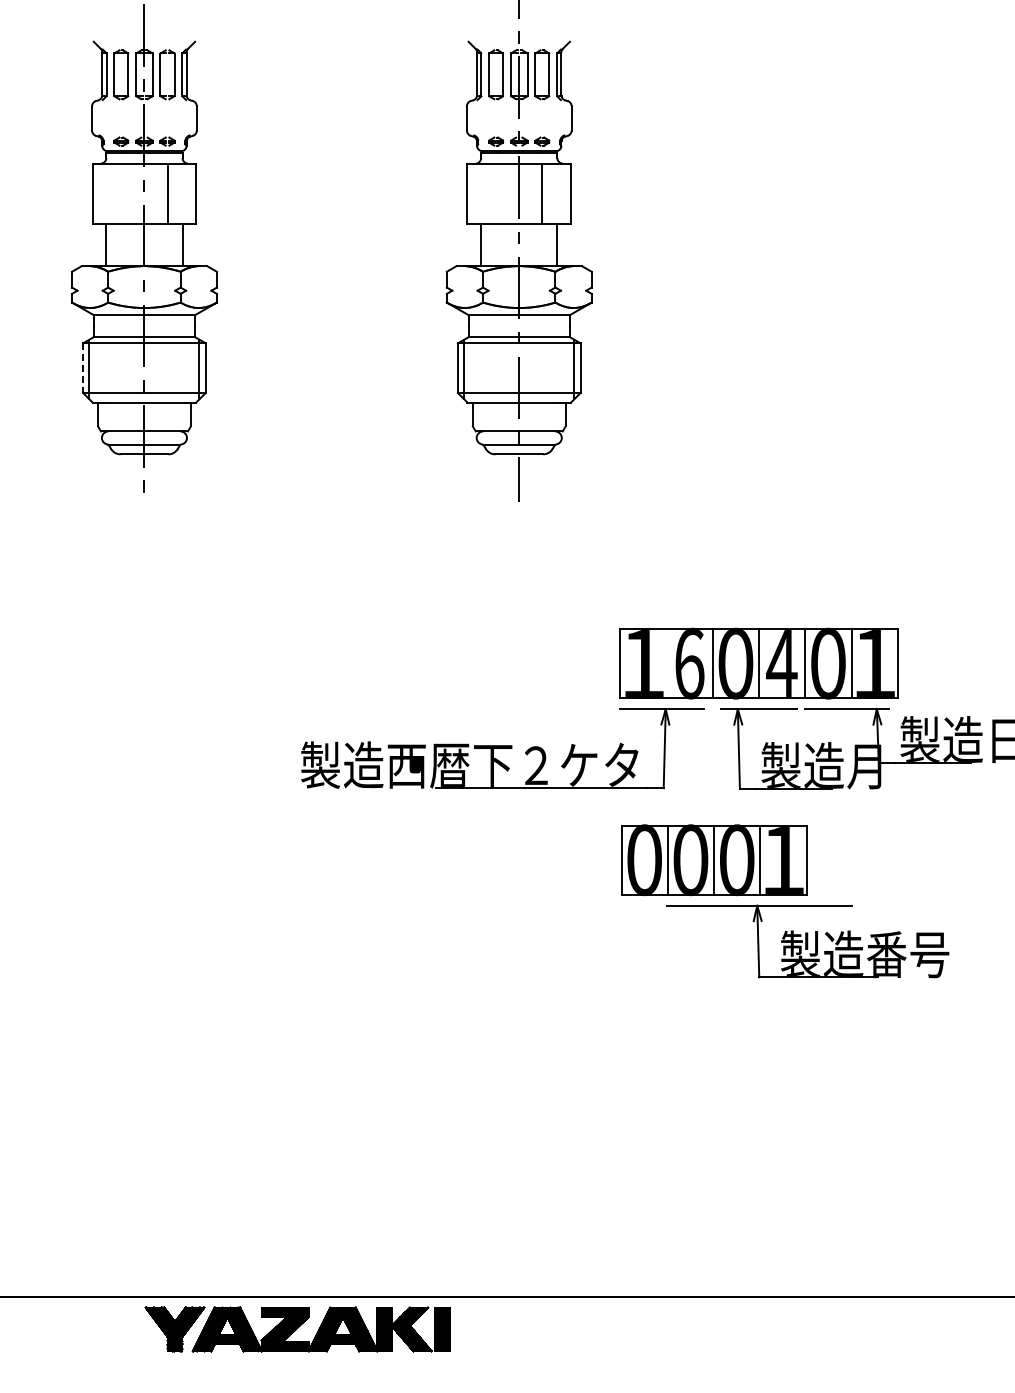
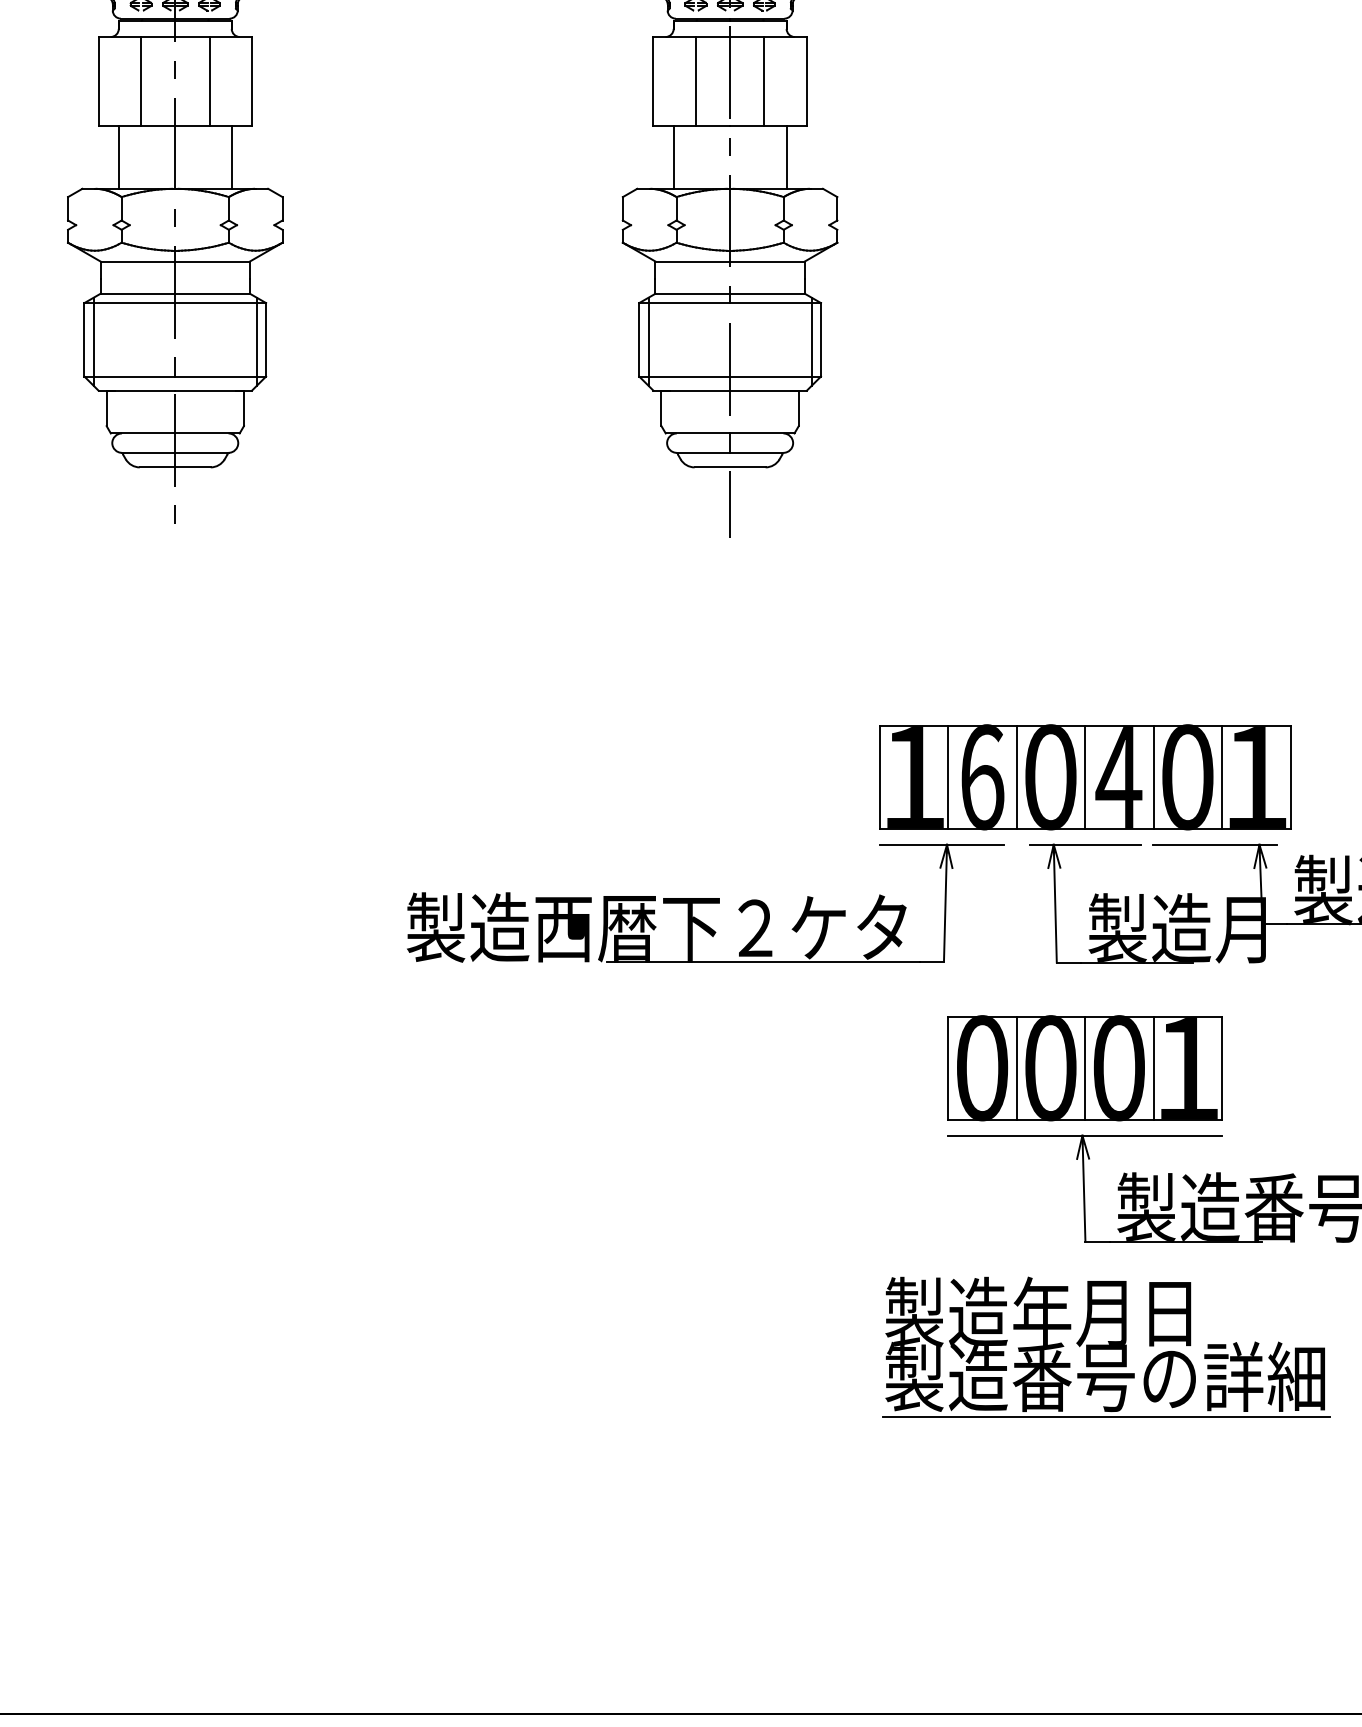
line: (121, 193) -> (141, 81), added
line: (496, 193) -> (696, 81), added
line: (83, 368) -> (85, 340), dashed -> solid
line: (666, 663) -> (948, 777), added
part: (714, 860) -> (1085, 1068), moved
part: (772, 1048) -> (1105, 1346), added

